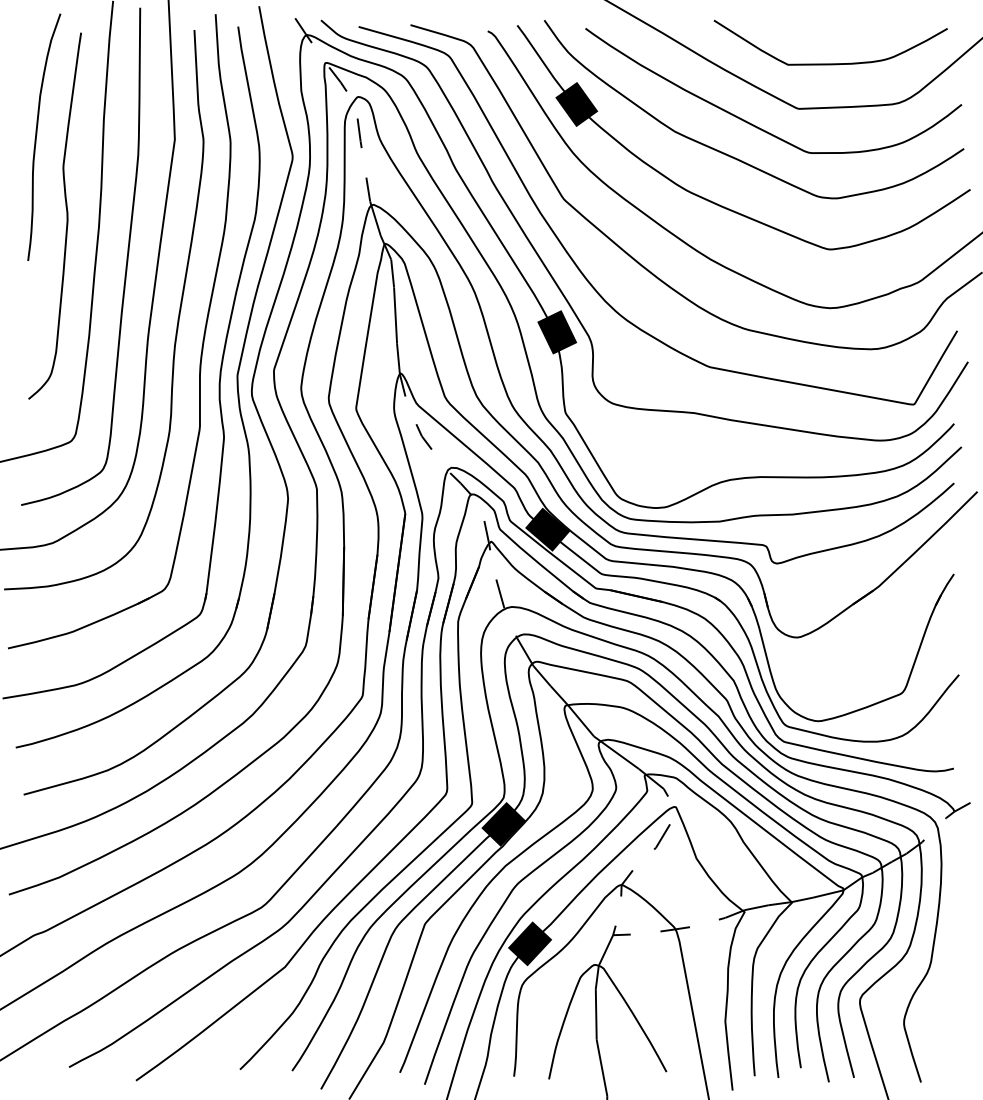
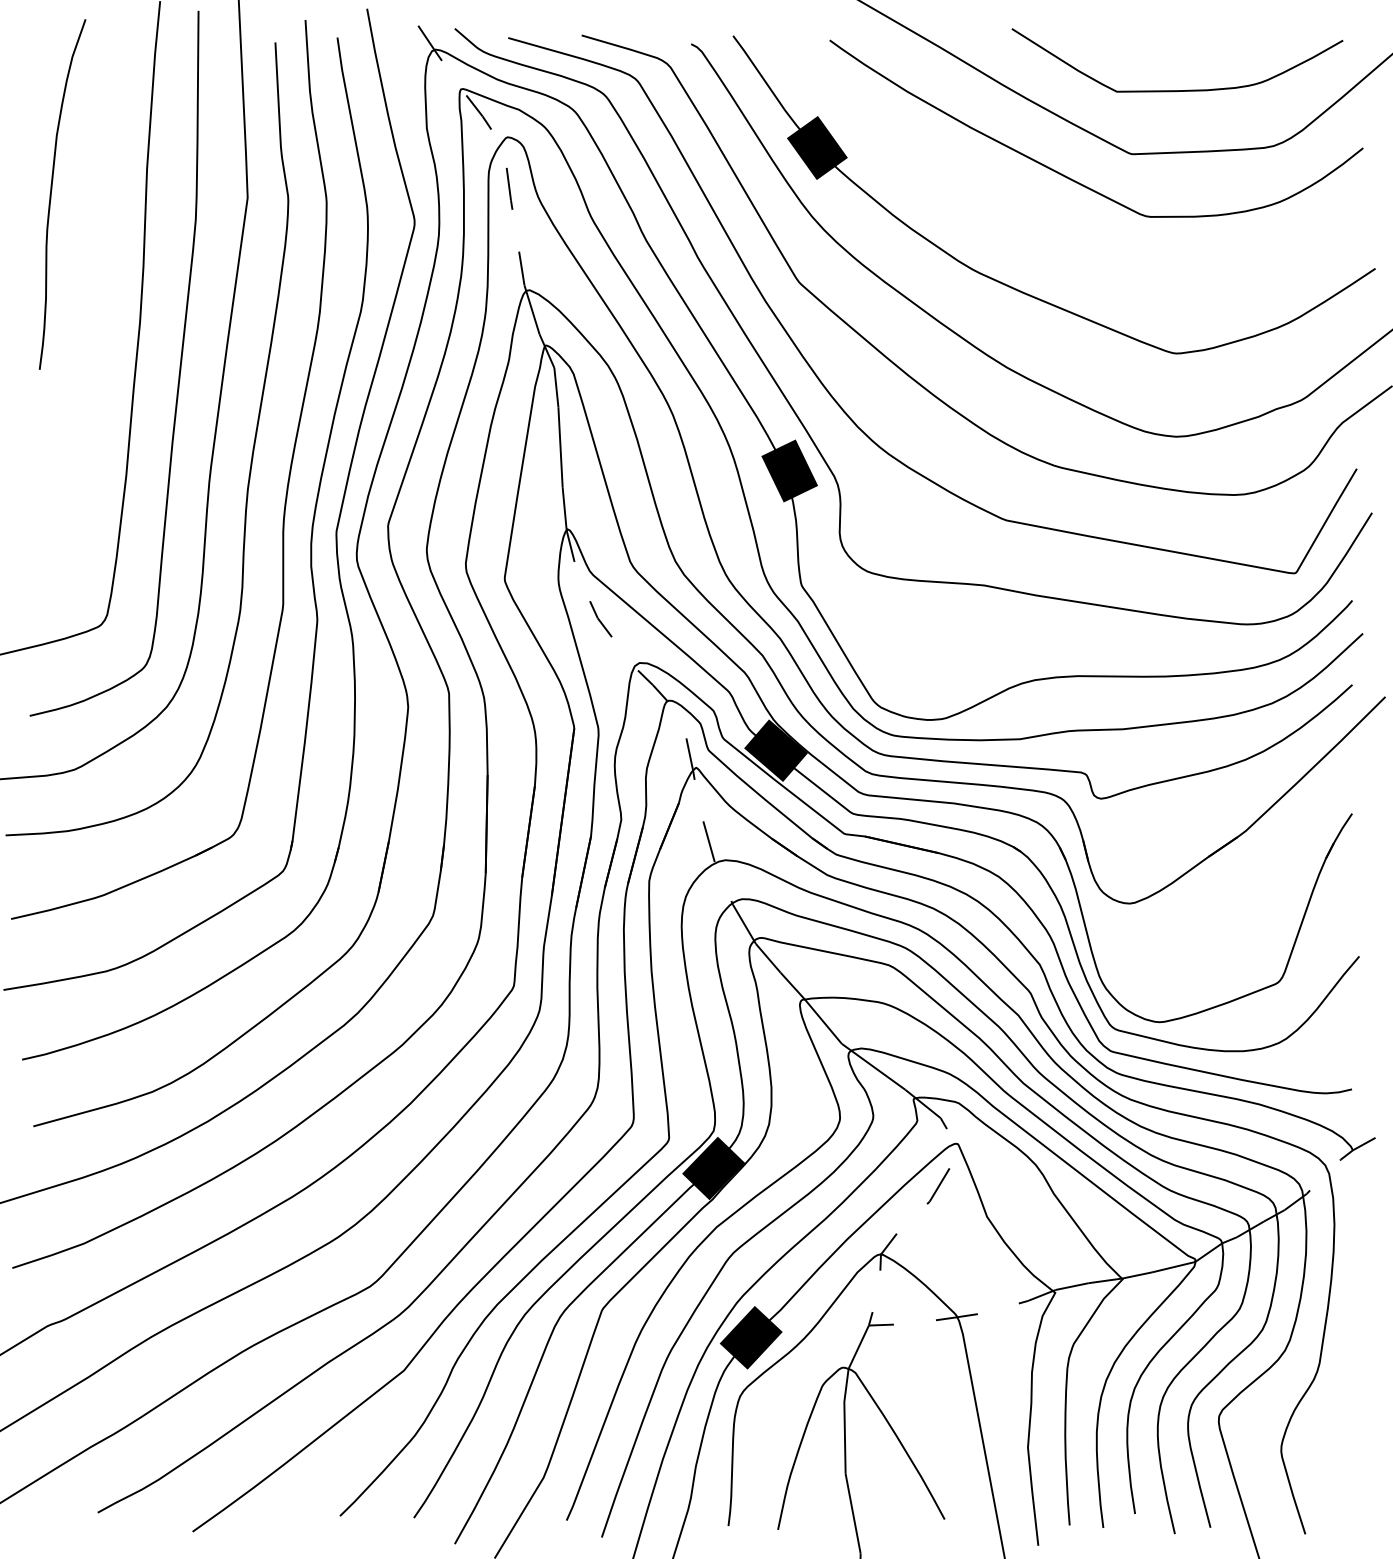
curve: (731, 155) -> (1036, 220), removed
curve: (66, 215) -> (94, 305), removed

